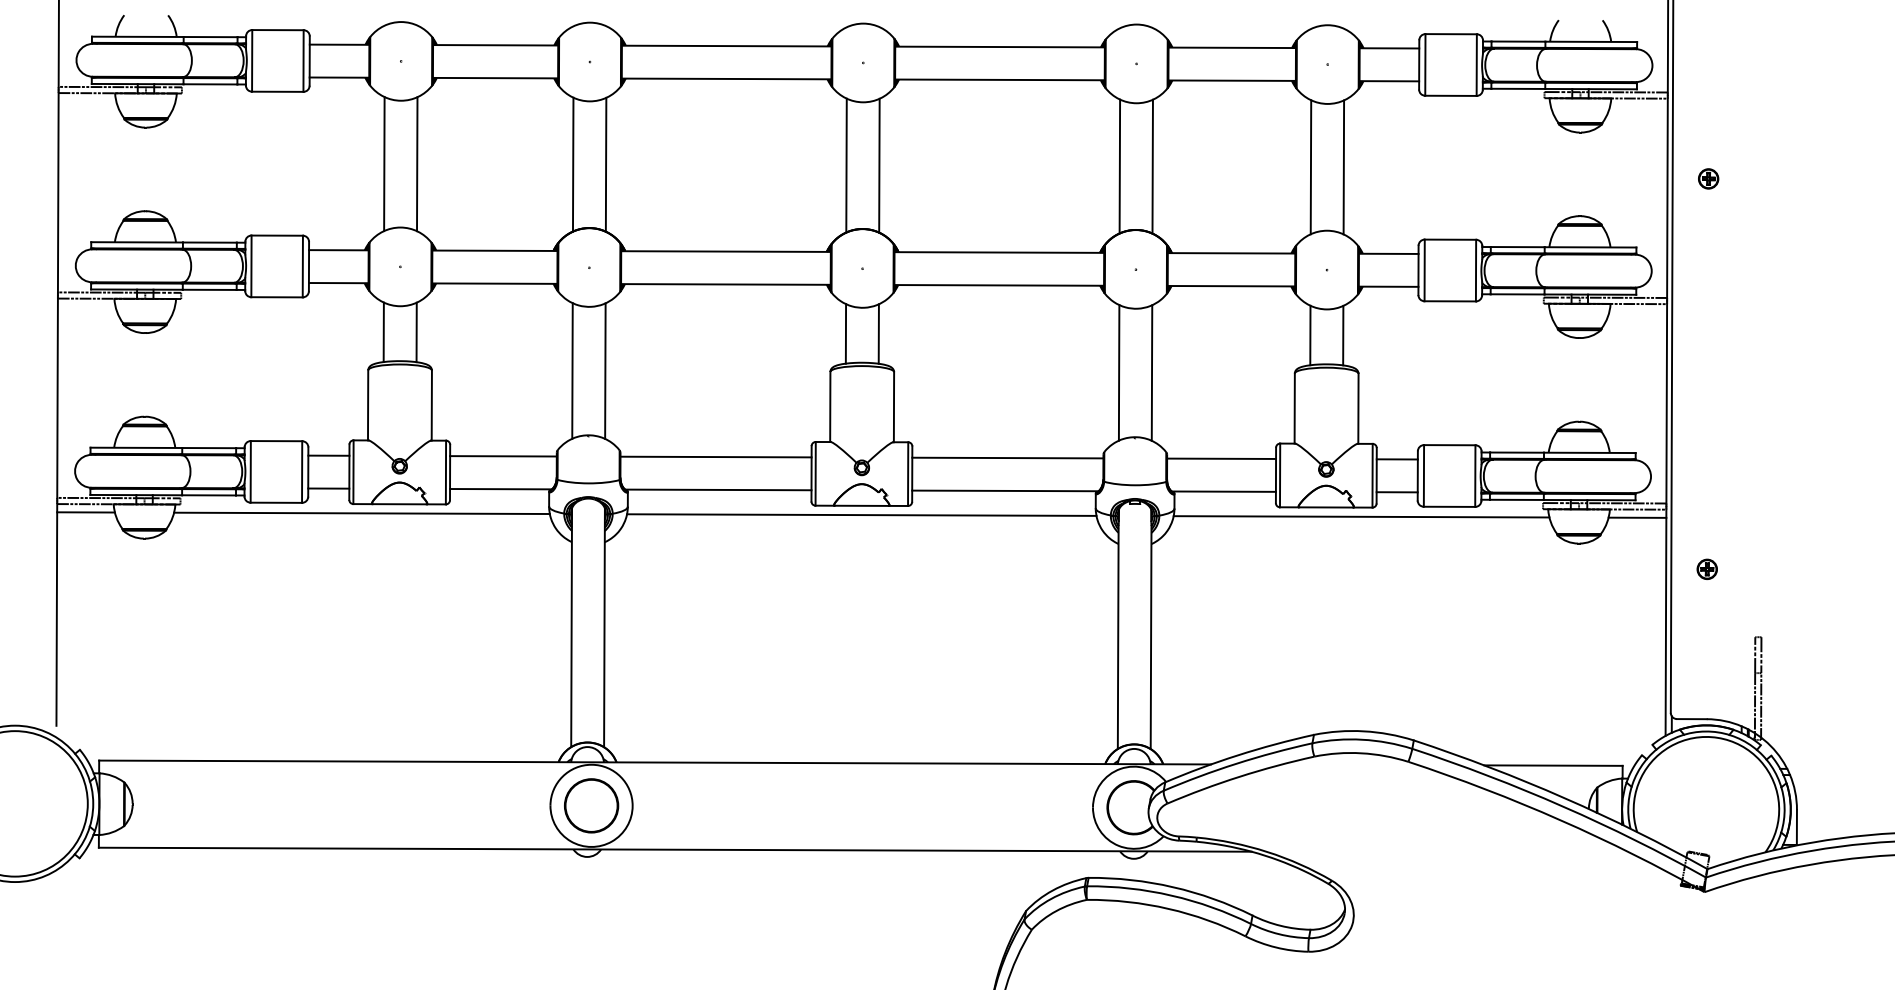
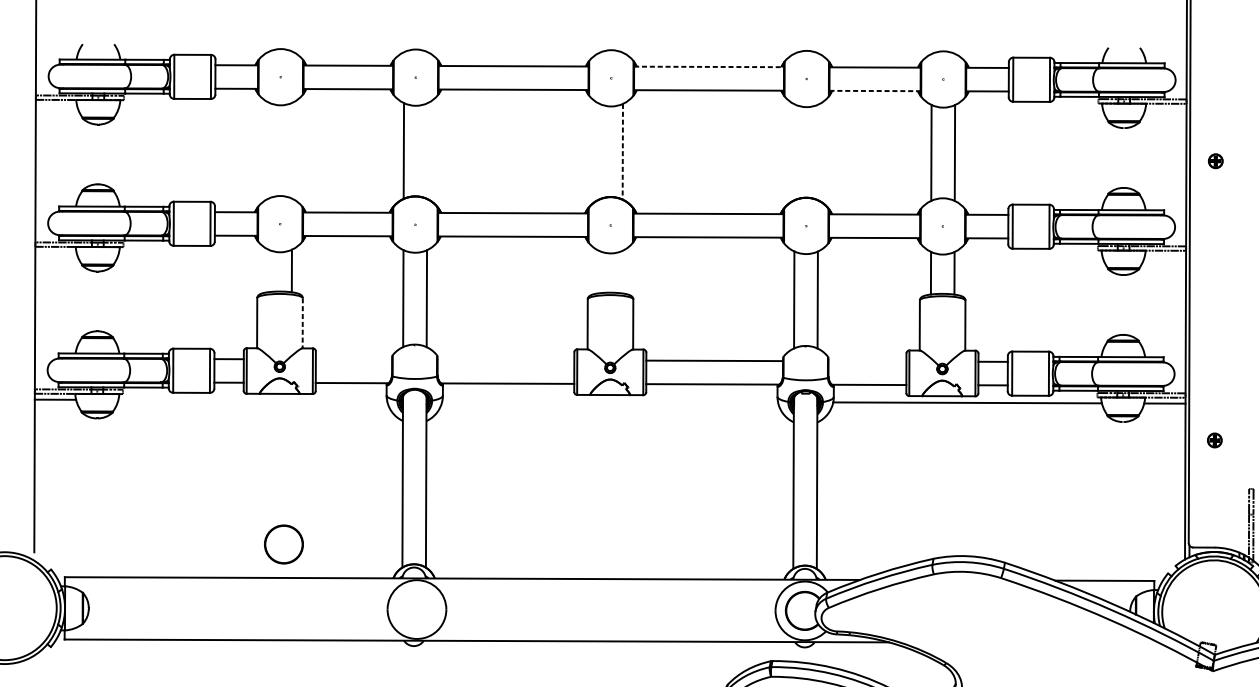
line: (1000, 47) -> (709, 67), solid -> dashed
line: (1232, 80) -> (875, 90), solid -> dashed
line: (384, 164) -> (268, 150), removed
line: (417, 164) -> (292, 150), removed
line: (605, 164) -> (426, 150), removed
line: (846, 165) -> (599, 151), removed
line: (879, 165) -> (622, 151), solid -> dashed
line: (1119, 166) -> (794, 152), removed
line: (1152, 166) -> (818, 152), removed
line: (383, 332) -> (268, 271), removed
line: (845, 333) -> (598, 271), removed
line: (878, 333) -> (622, 271), removed
line: (431, 406) -> (302, 323), solid -> dashed
line: (503, 456) -> (354, 359), removed
line: (715, 456) -> (505, 359), removed
line: (1221, 458) -> (867, 361), removed
line: (361, 513) -> (252, 400), removed
line: (861, 514) -> (610, 401), removed
circle: (591, 805) -> (283, 544), moved

